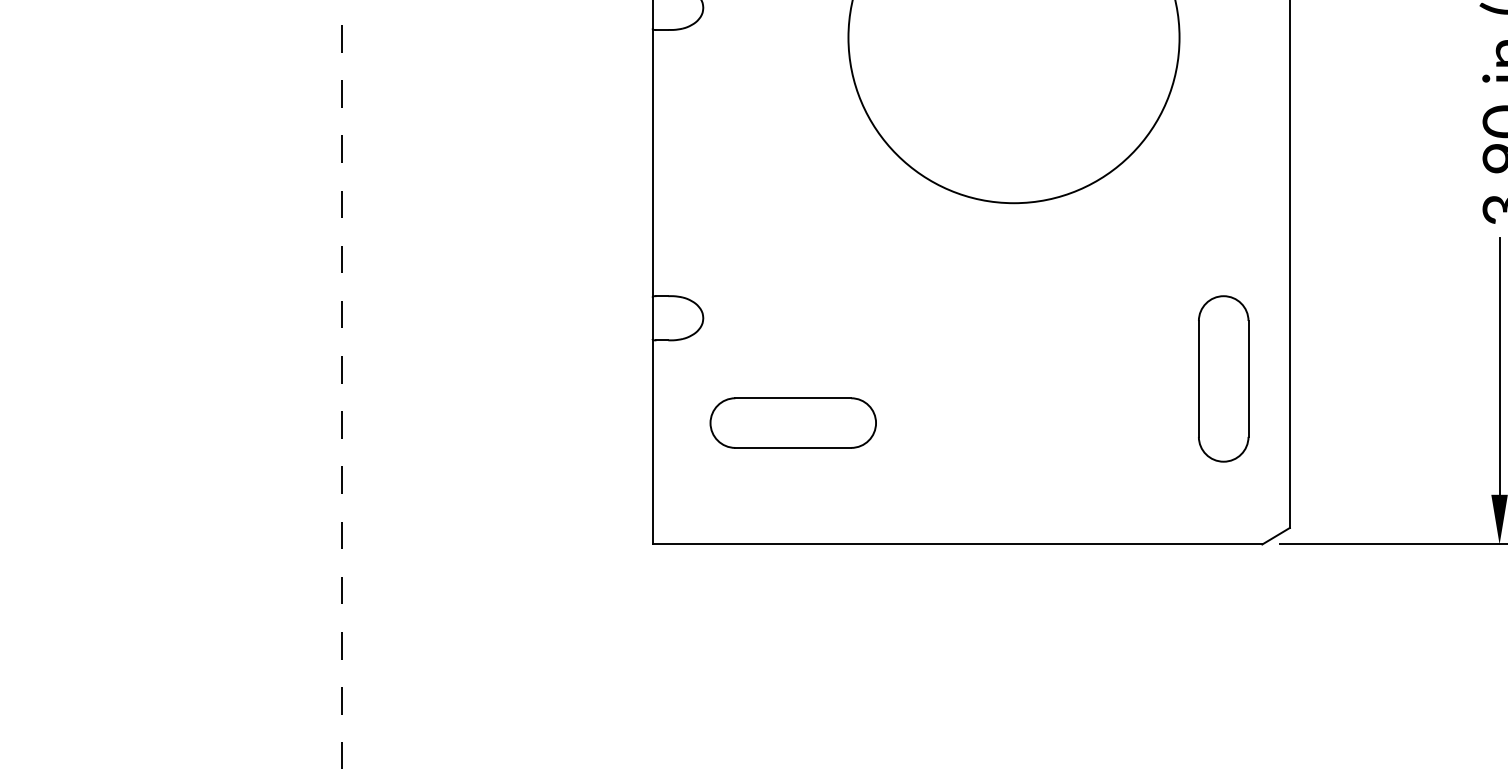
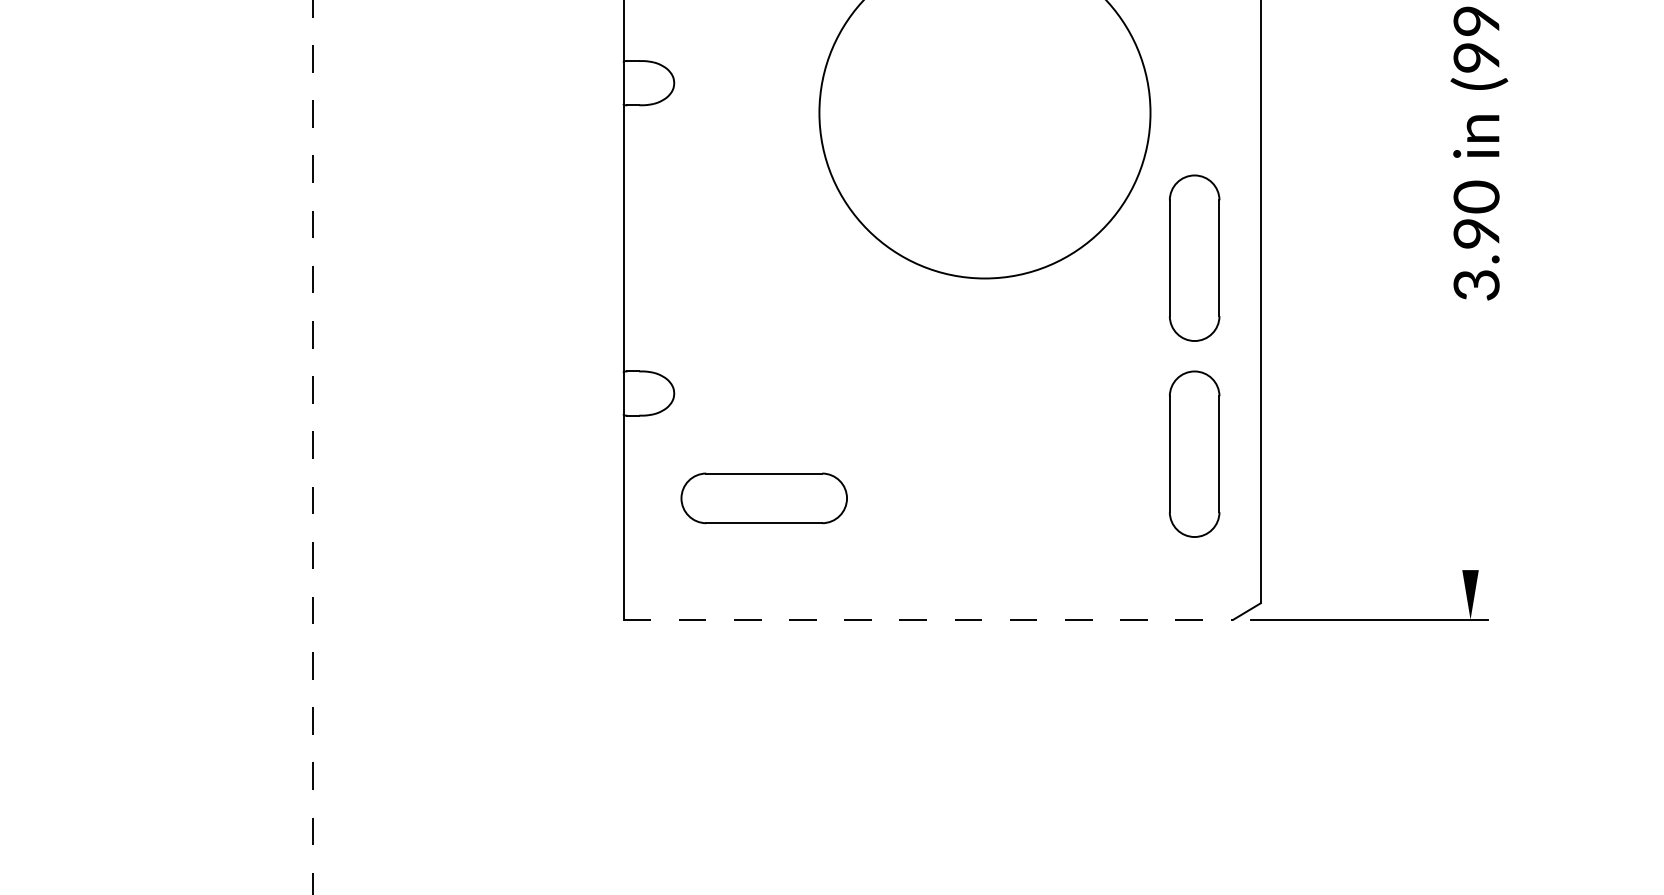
part: (1223, 182) -> (1194, 257), added
line: (1499, 374) -> (1470, 449), removed
line: (957, 544) -> (928, 619), solid -> dashed

